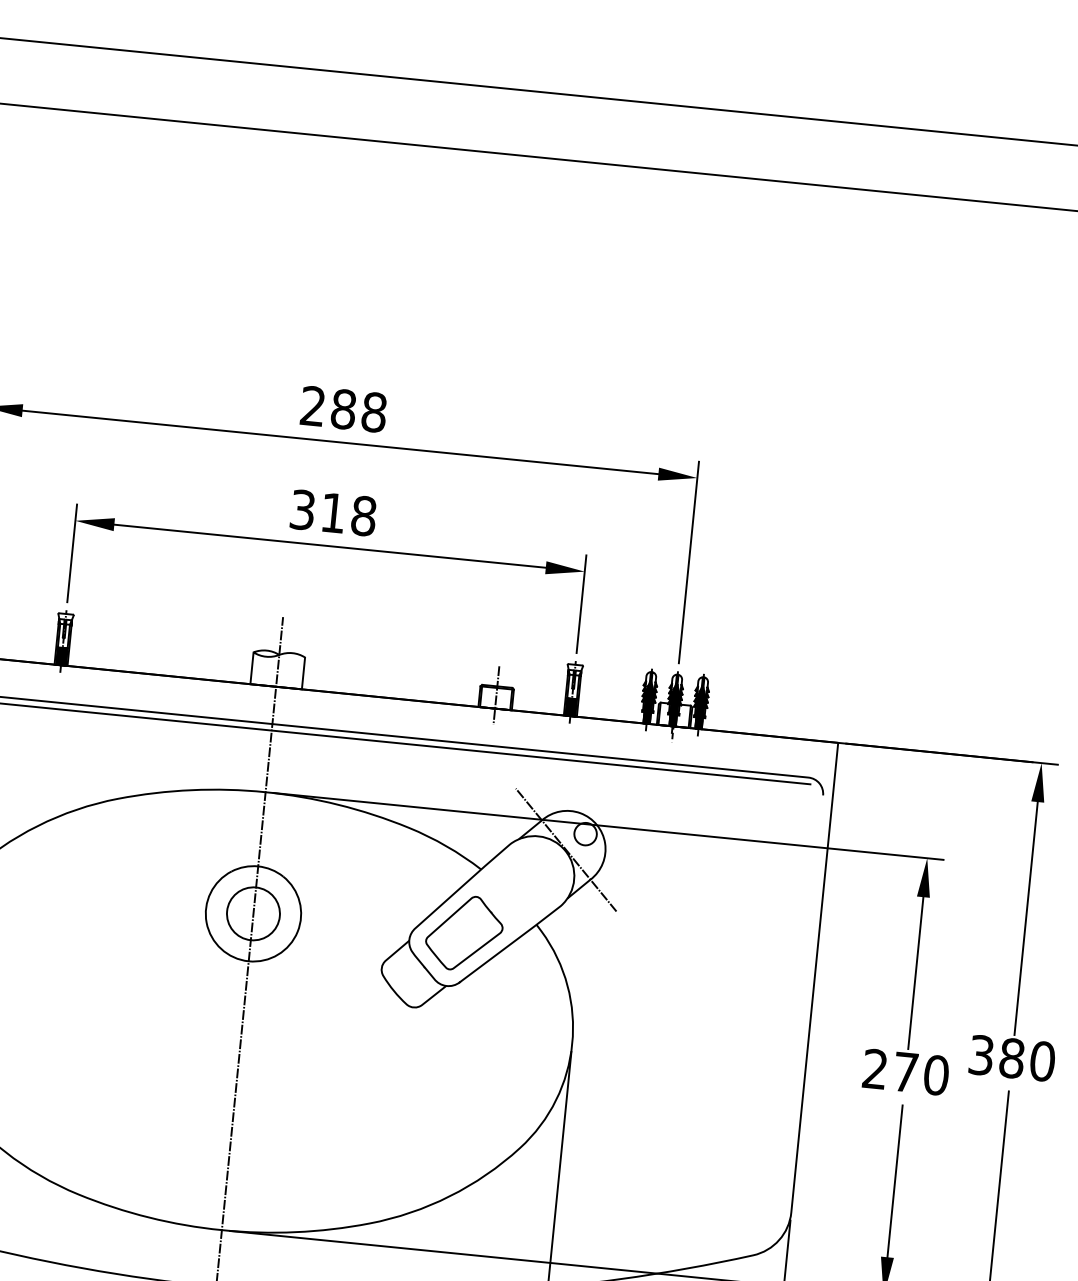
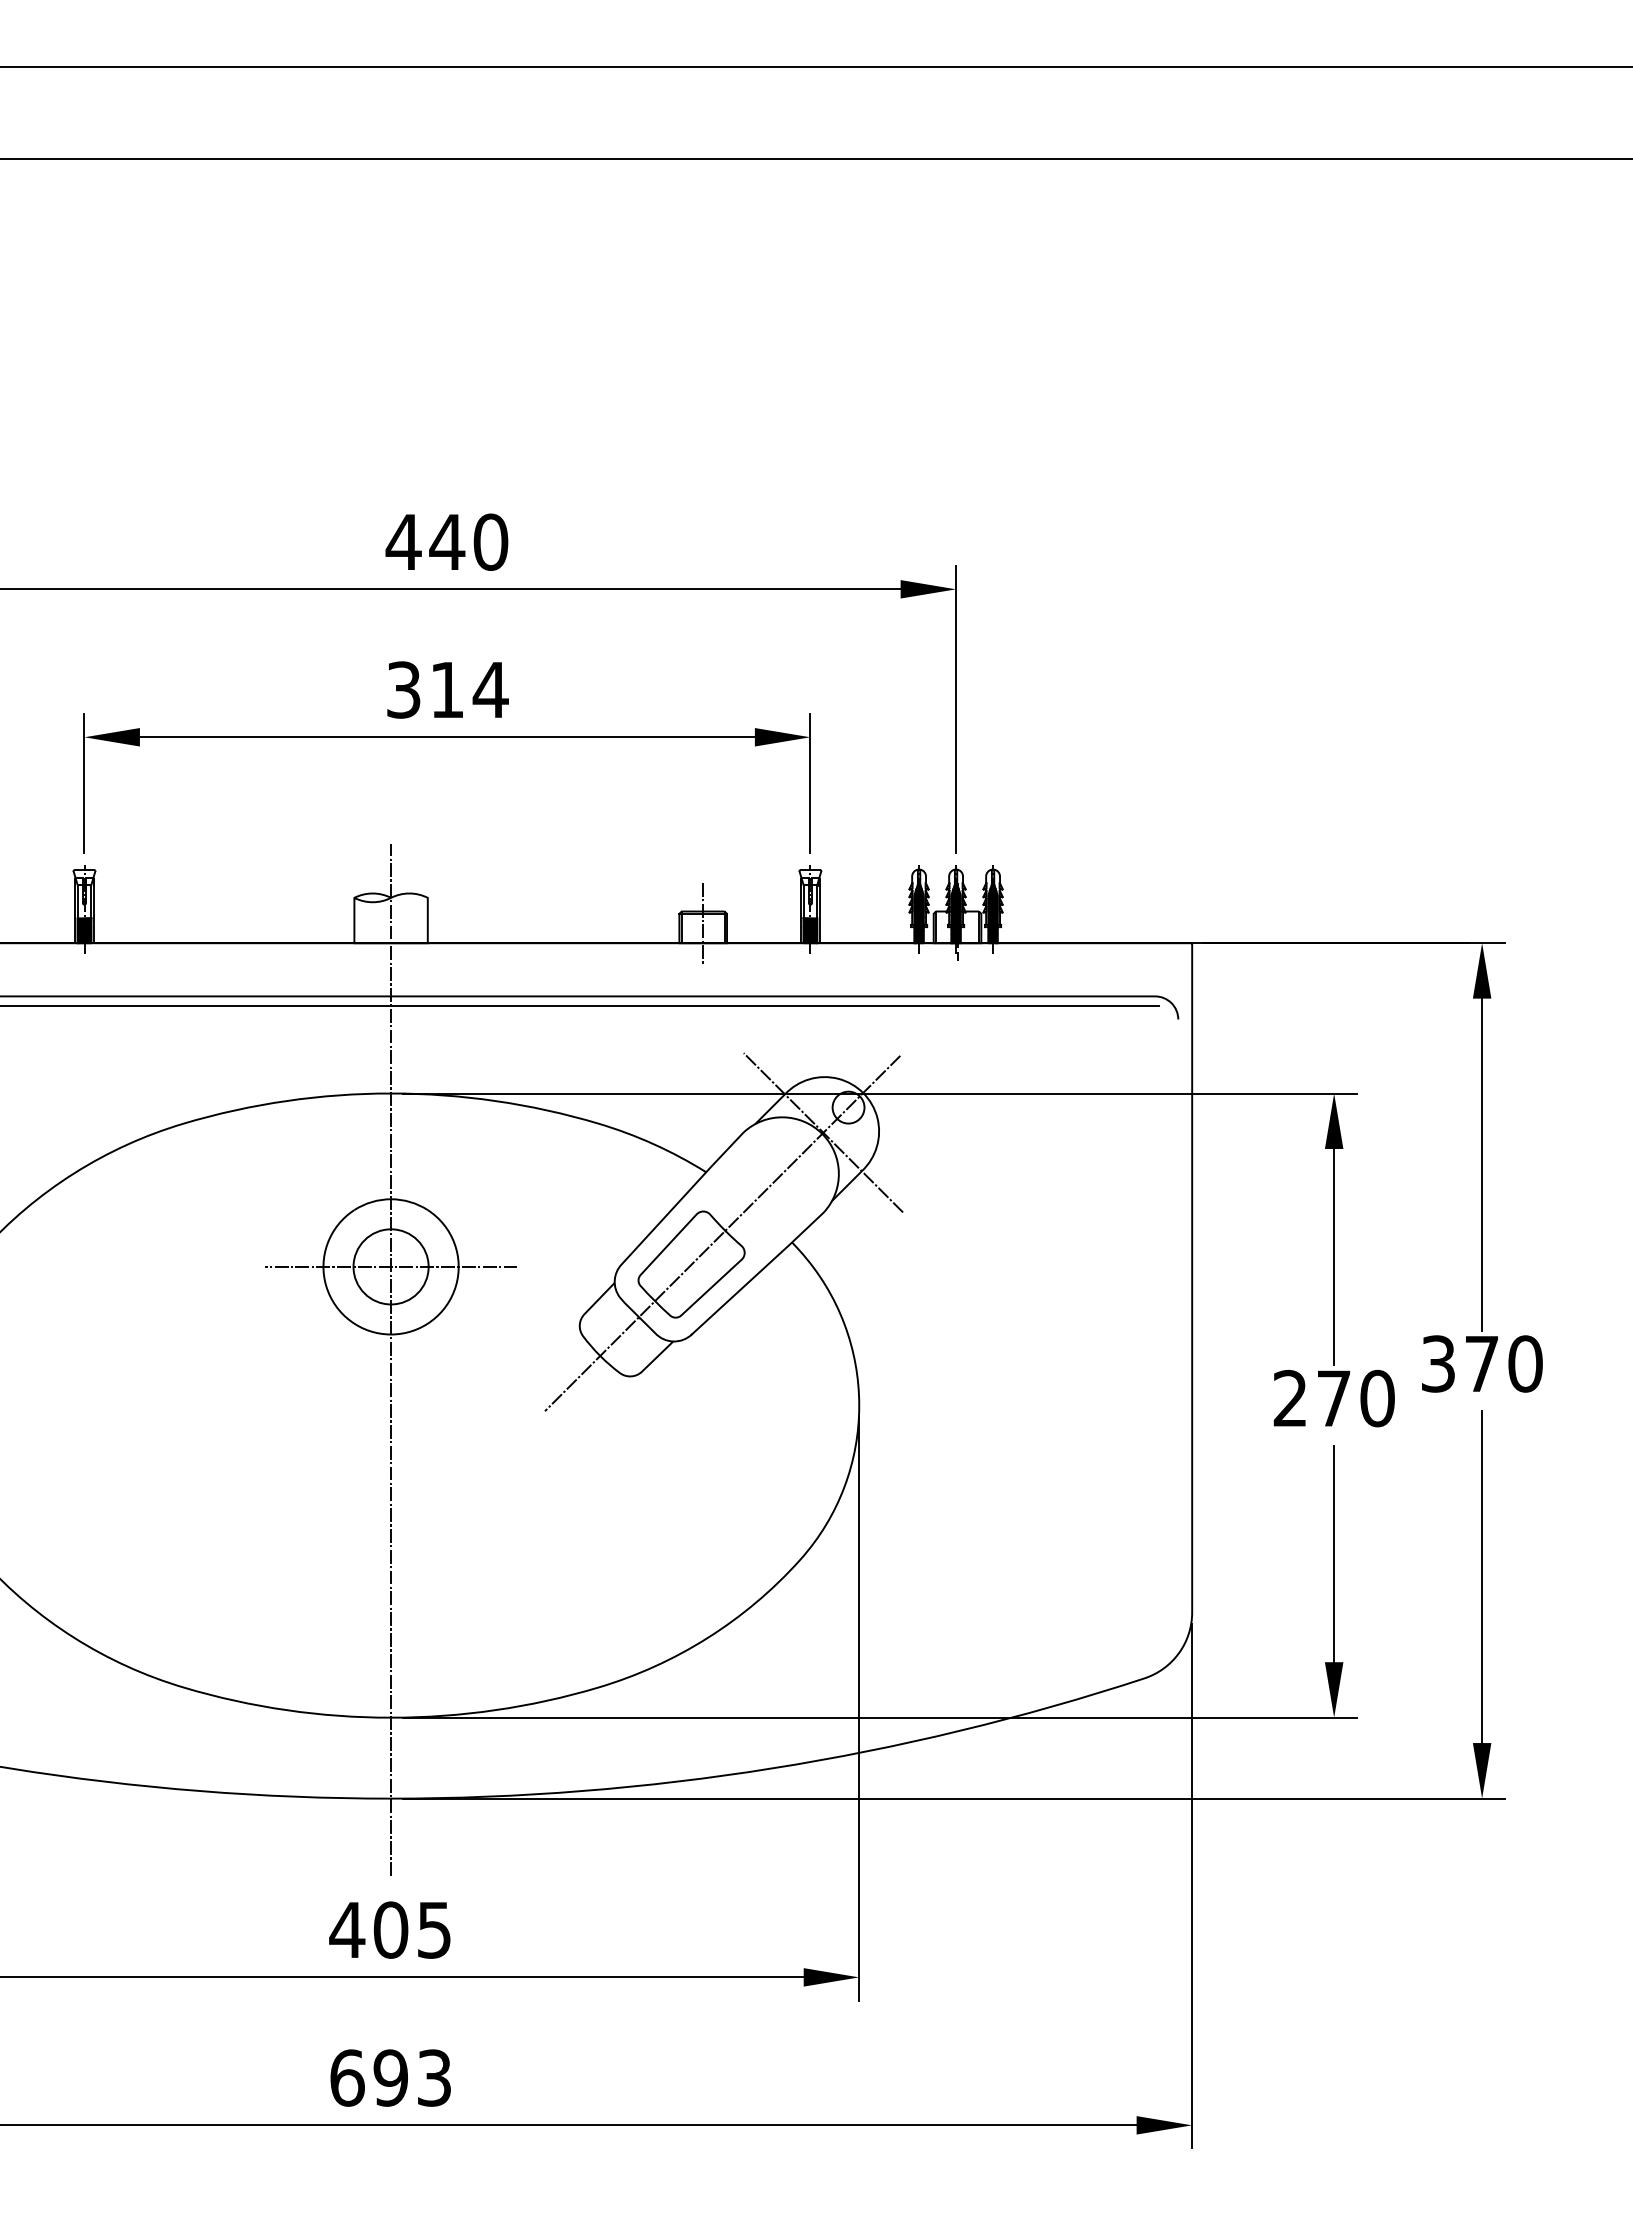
text: (343, 408) -> (446, 541), 288 -> 440
text: (363, 515) -> (490, 689), 318 -> 314
line: (253, 913) -> (390, 1266), added
line: (488, 913) -> (722, 1233), added
text: (1012, 1058) -> (1482, 1363), 380 -> 370

